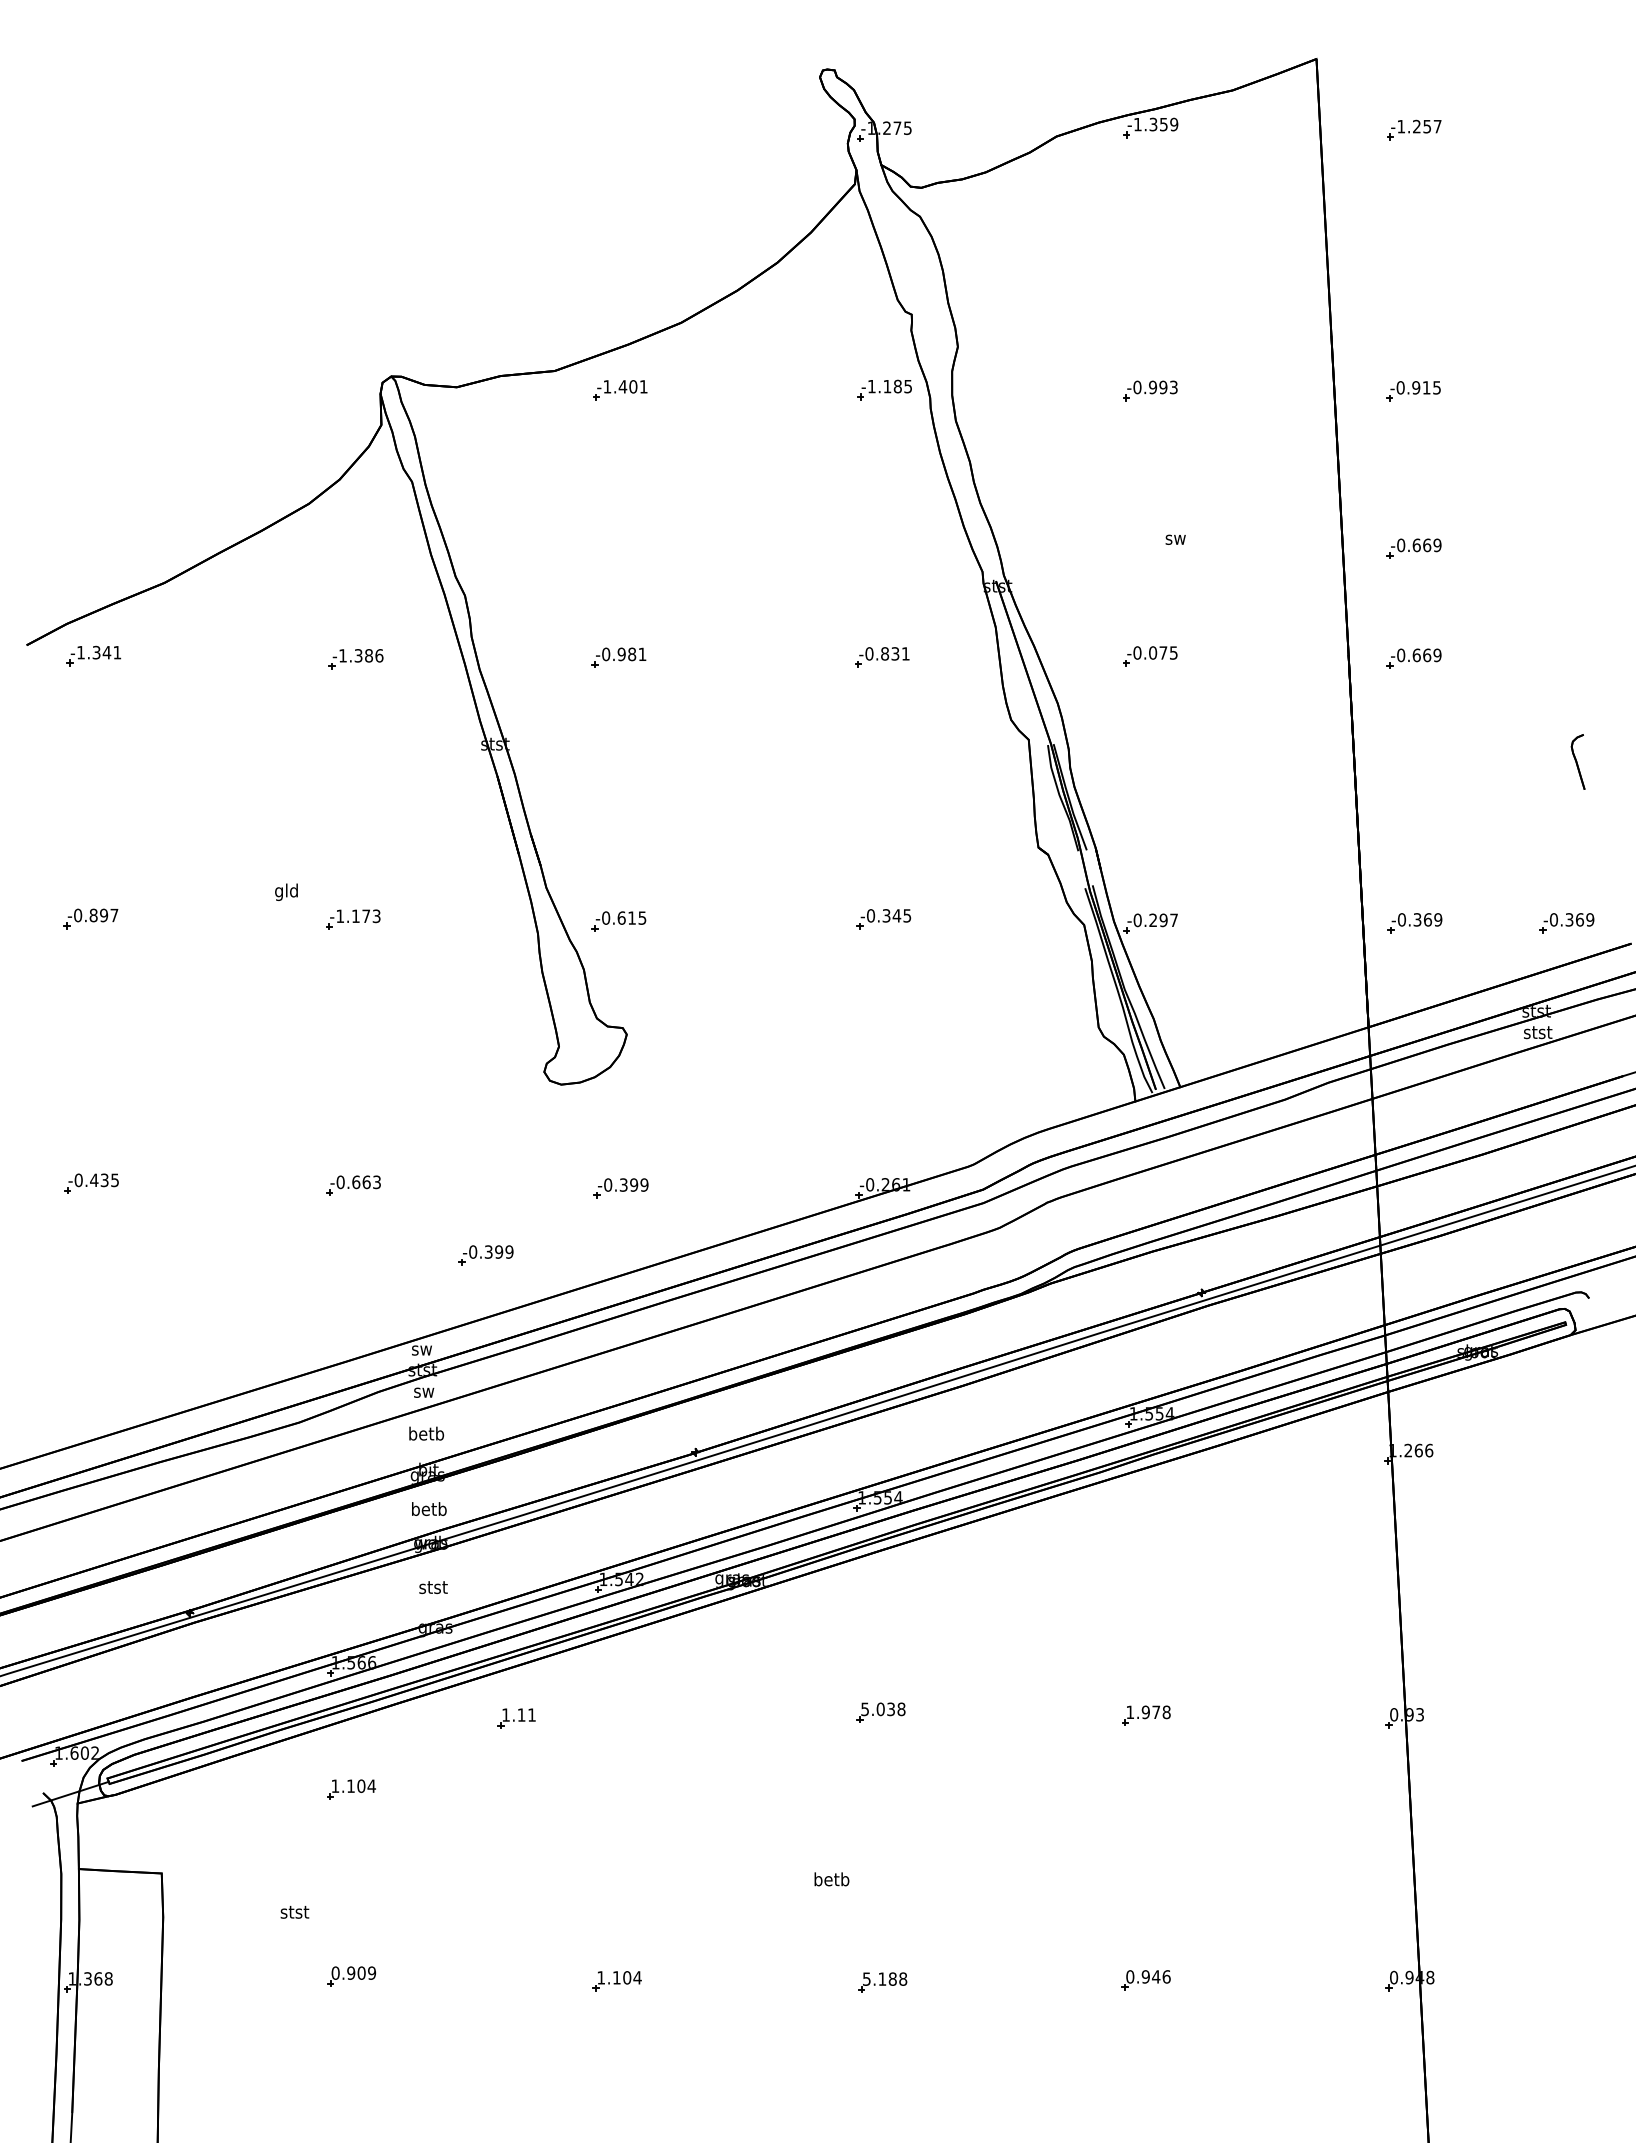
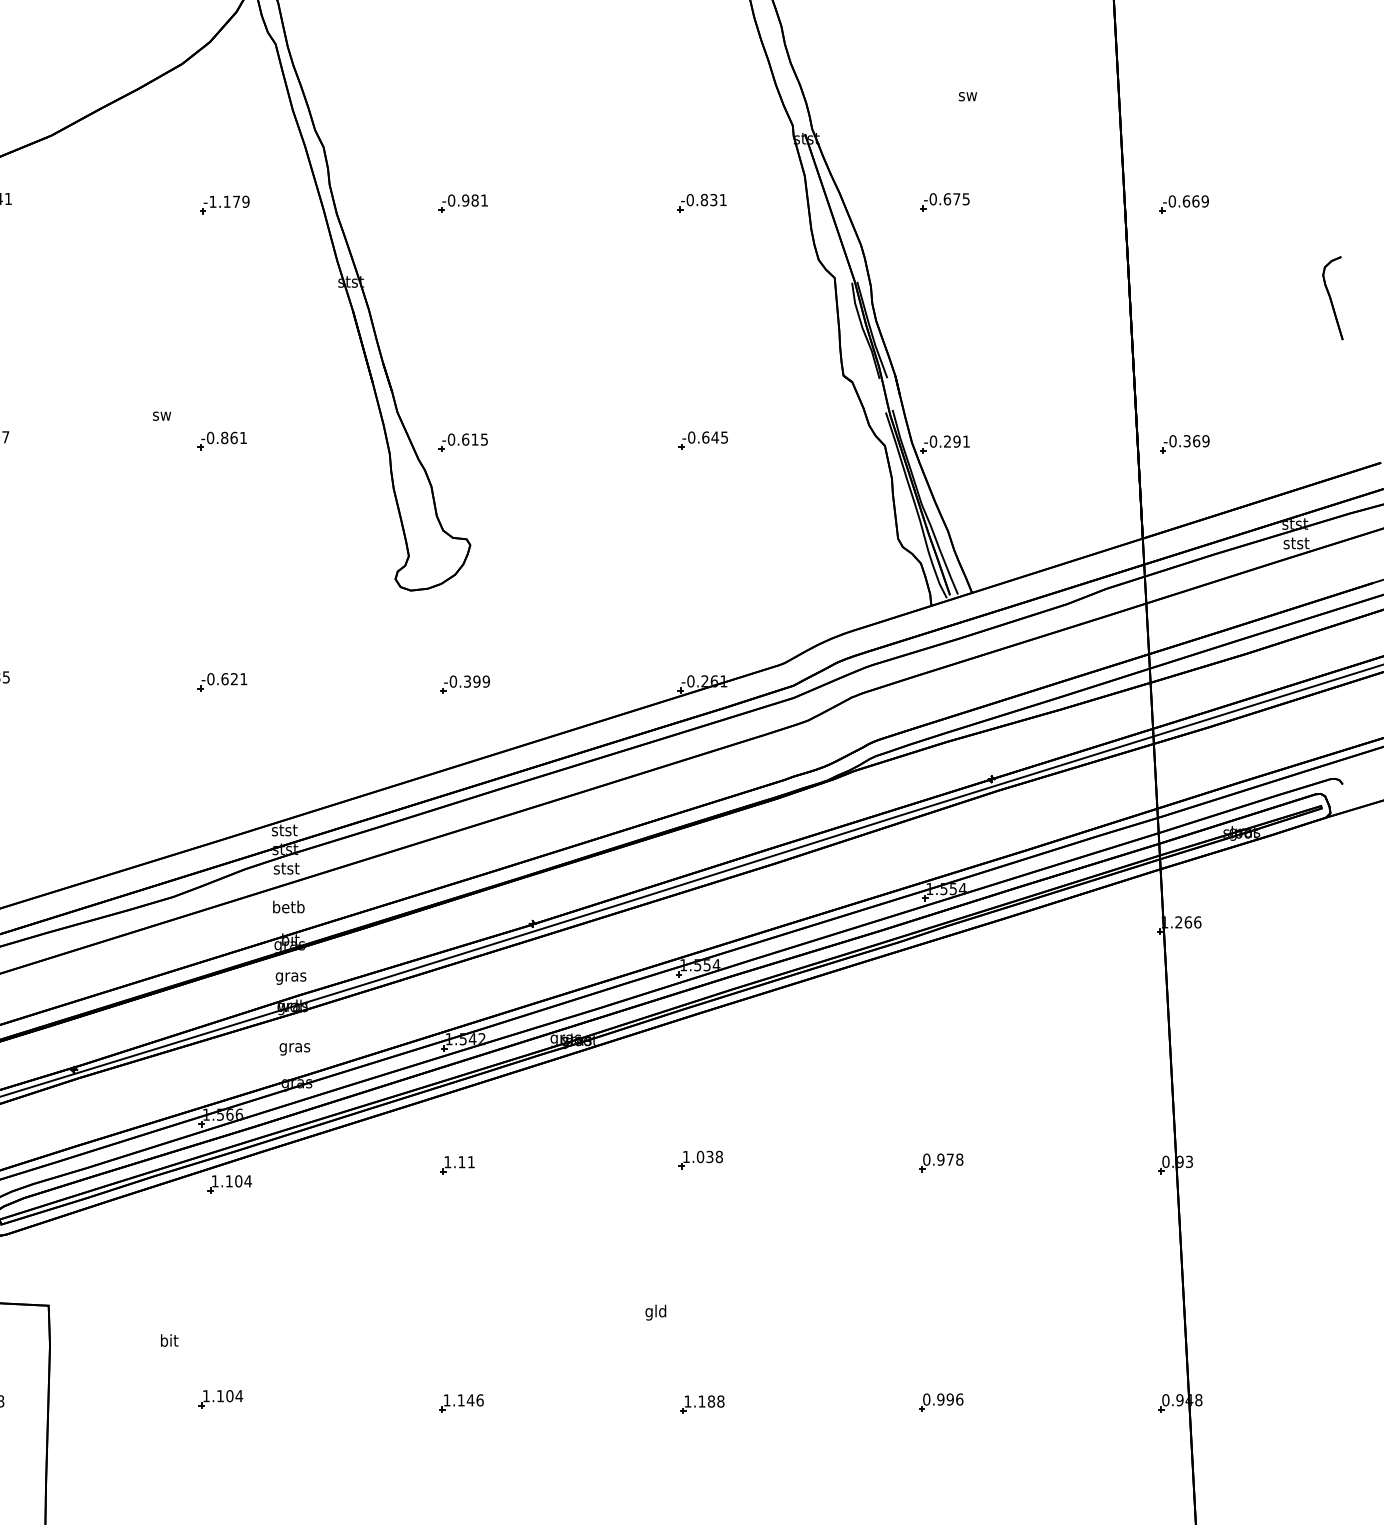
part: (1413, 548) -> (1183, 104), removed
text: (1153, 652) -> (947, 198), -0.075 -> -0.675
text: (368, 655) -> (236, 201), -1.386 -> -1.179
part: (1577, 761) -> (1332, 297), size x1.67
text: (286, 892) -> (161, 416), gld -> sw
text: (886, 915) -> (705, 437), -0.345 -> -0.645
text: (358, 916) -> (227, 438), -1.173 -> -0.861
text: (1173, 919) -> (965, 440), -0.297 -> -0.291
part: (1566, 923) -> (1322, 444), removed
text: (371, 1182) -> (238, 679), -0.663 -> -0.621
part: (485, 1255) -> (342, 745), removed
text: (422, 1348) -> (285, 829), sw -> stst
text: (424, 1391) -> (286, 868), sw -> stst
text: (429, 1510) -> (291, 976), betb -> gras
text: (433, 1589) -> (295, 1048), stst -> gras
text: (864, 1709) -> (685, 1157), 5.038 -> 1.038
text: (1130, 1712) -> (926, 1159), 1.978 -> 0.978
part: (516, 1718) -> (457, 1165), moved
part: (351, 1789) -> (229, 1184), moved
text: (831, 1880) -> (655, 1312), betb -> gld
text: (294, 1911) -> (169, 1340), stst -> bit
text: (353, 1972) -> (222, 1395), 0.909 -> 1.104
text: (1156, 1976) -> (950, 1399), 0.946 -> 0.996
text: (631, 1977) -> (474, 1400), 1.104 -> 1.146
text: (866, 1978) -> (687, 1400), 5.188 -> 1.188

